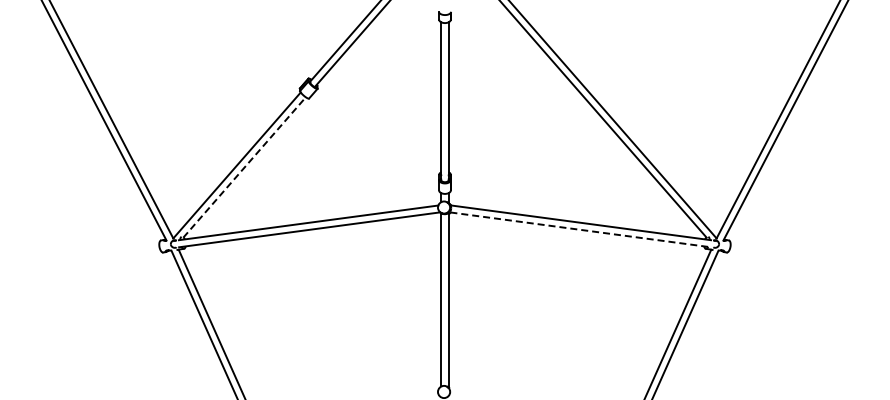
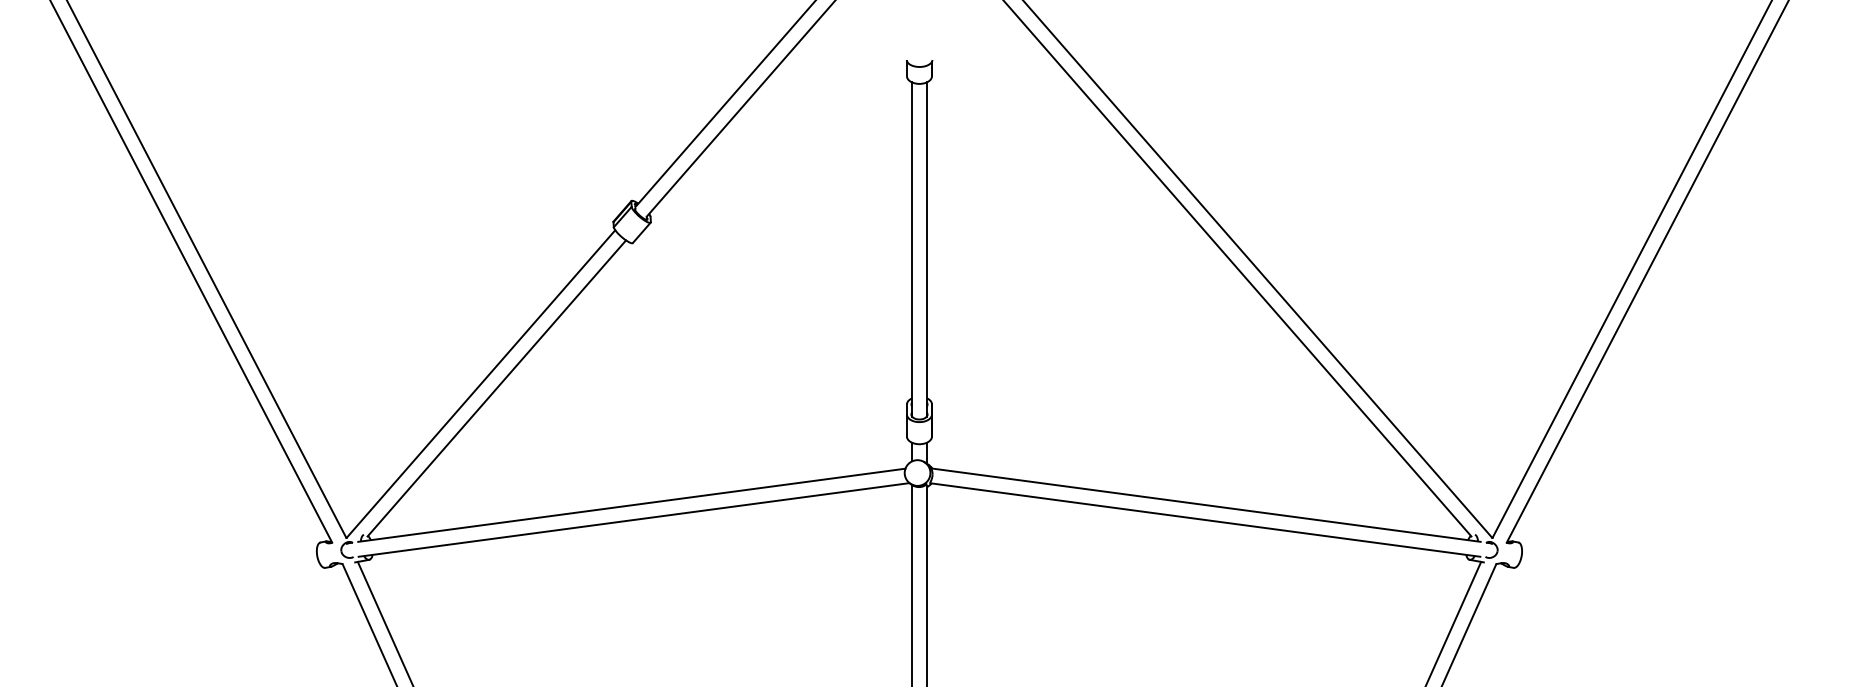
line: (244, 167) -> (496, 388), dashed -> solid
line: (581, 229) -> (1207, 519), dashed -> solid

